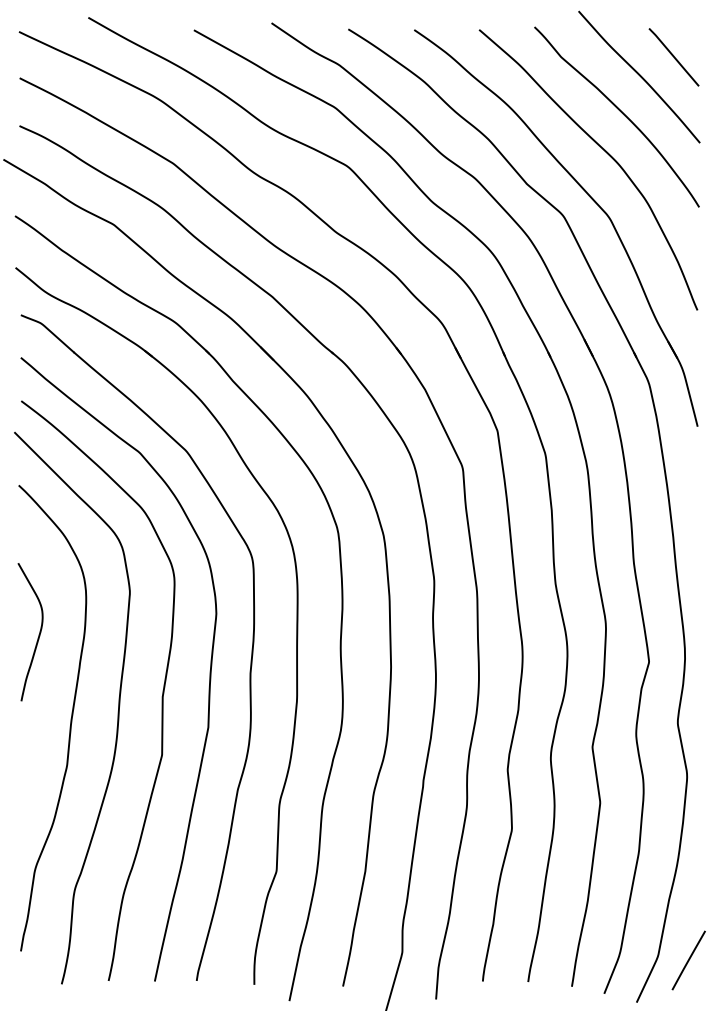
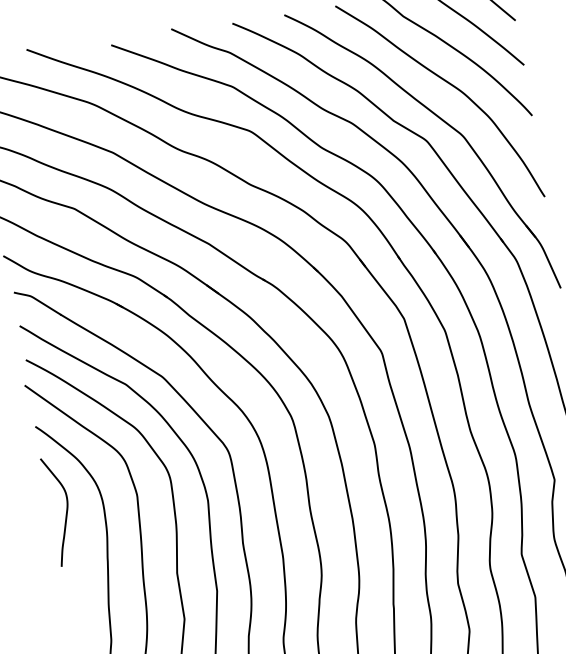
curve: (38, 634) -> (66, 512), moved

